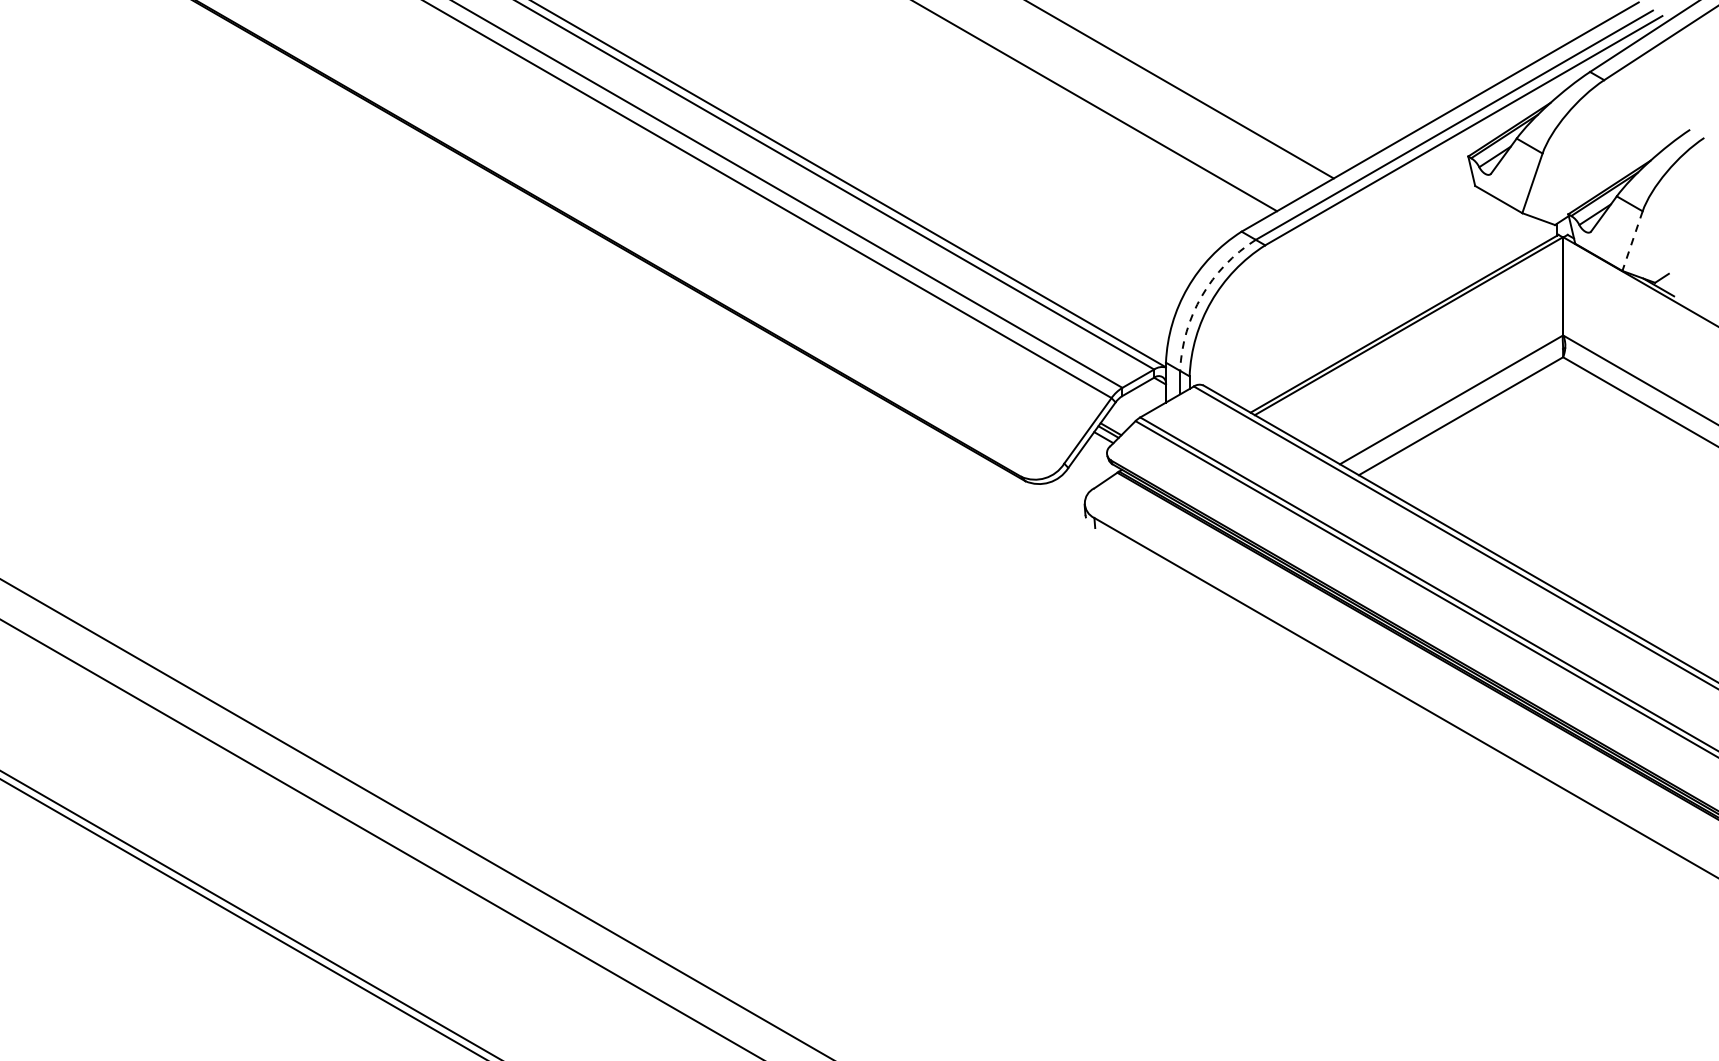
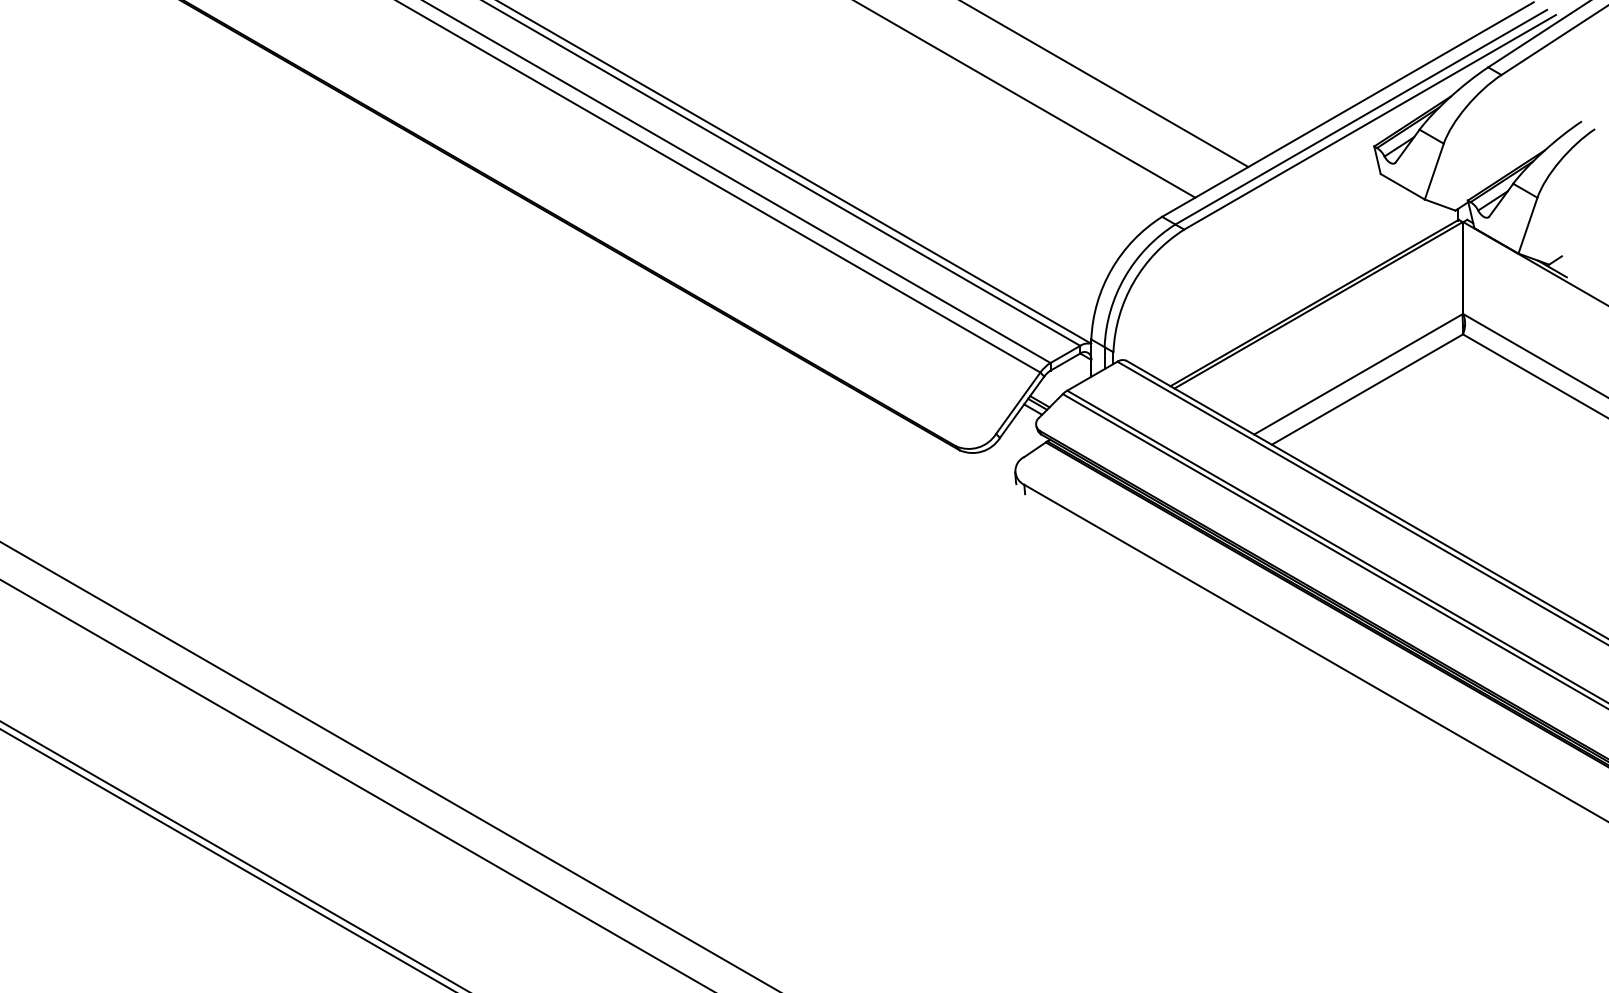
line: (1632, 242) -> (1527, 226), dashed -> solid
arc: (1201, 296) -> (1124, 277), dashed -> solid

